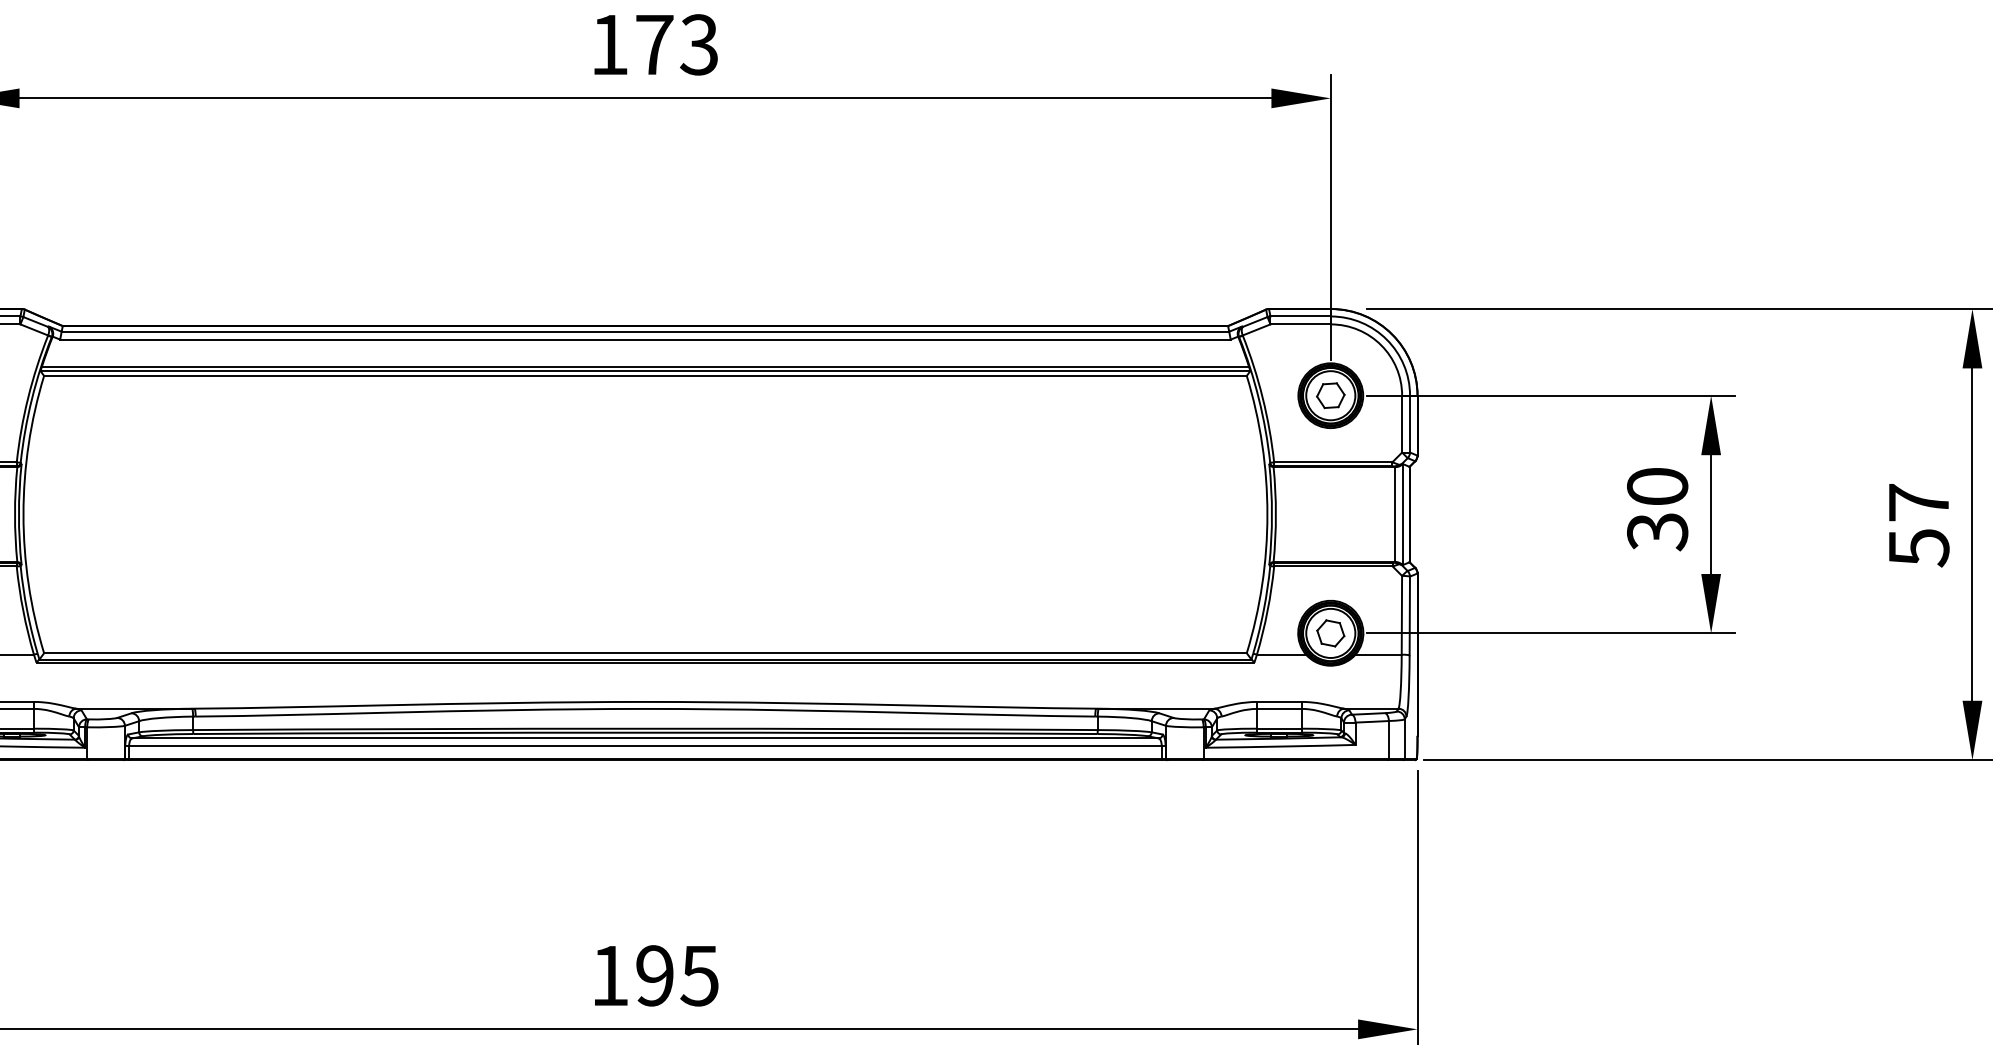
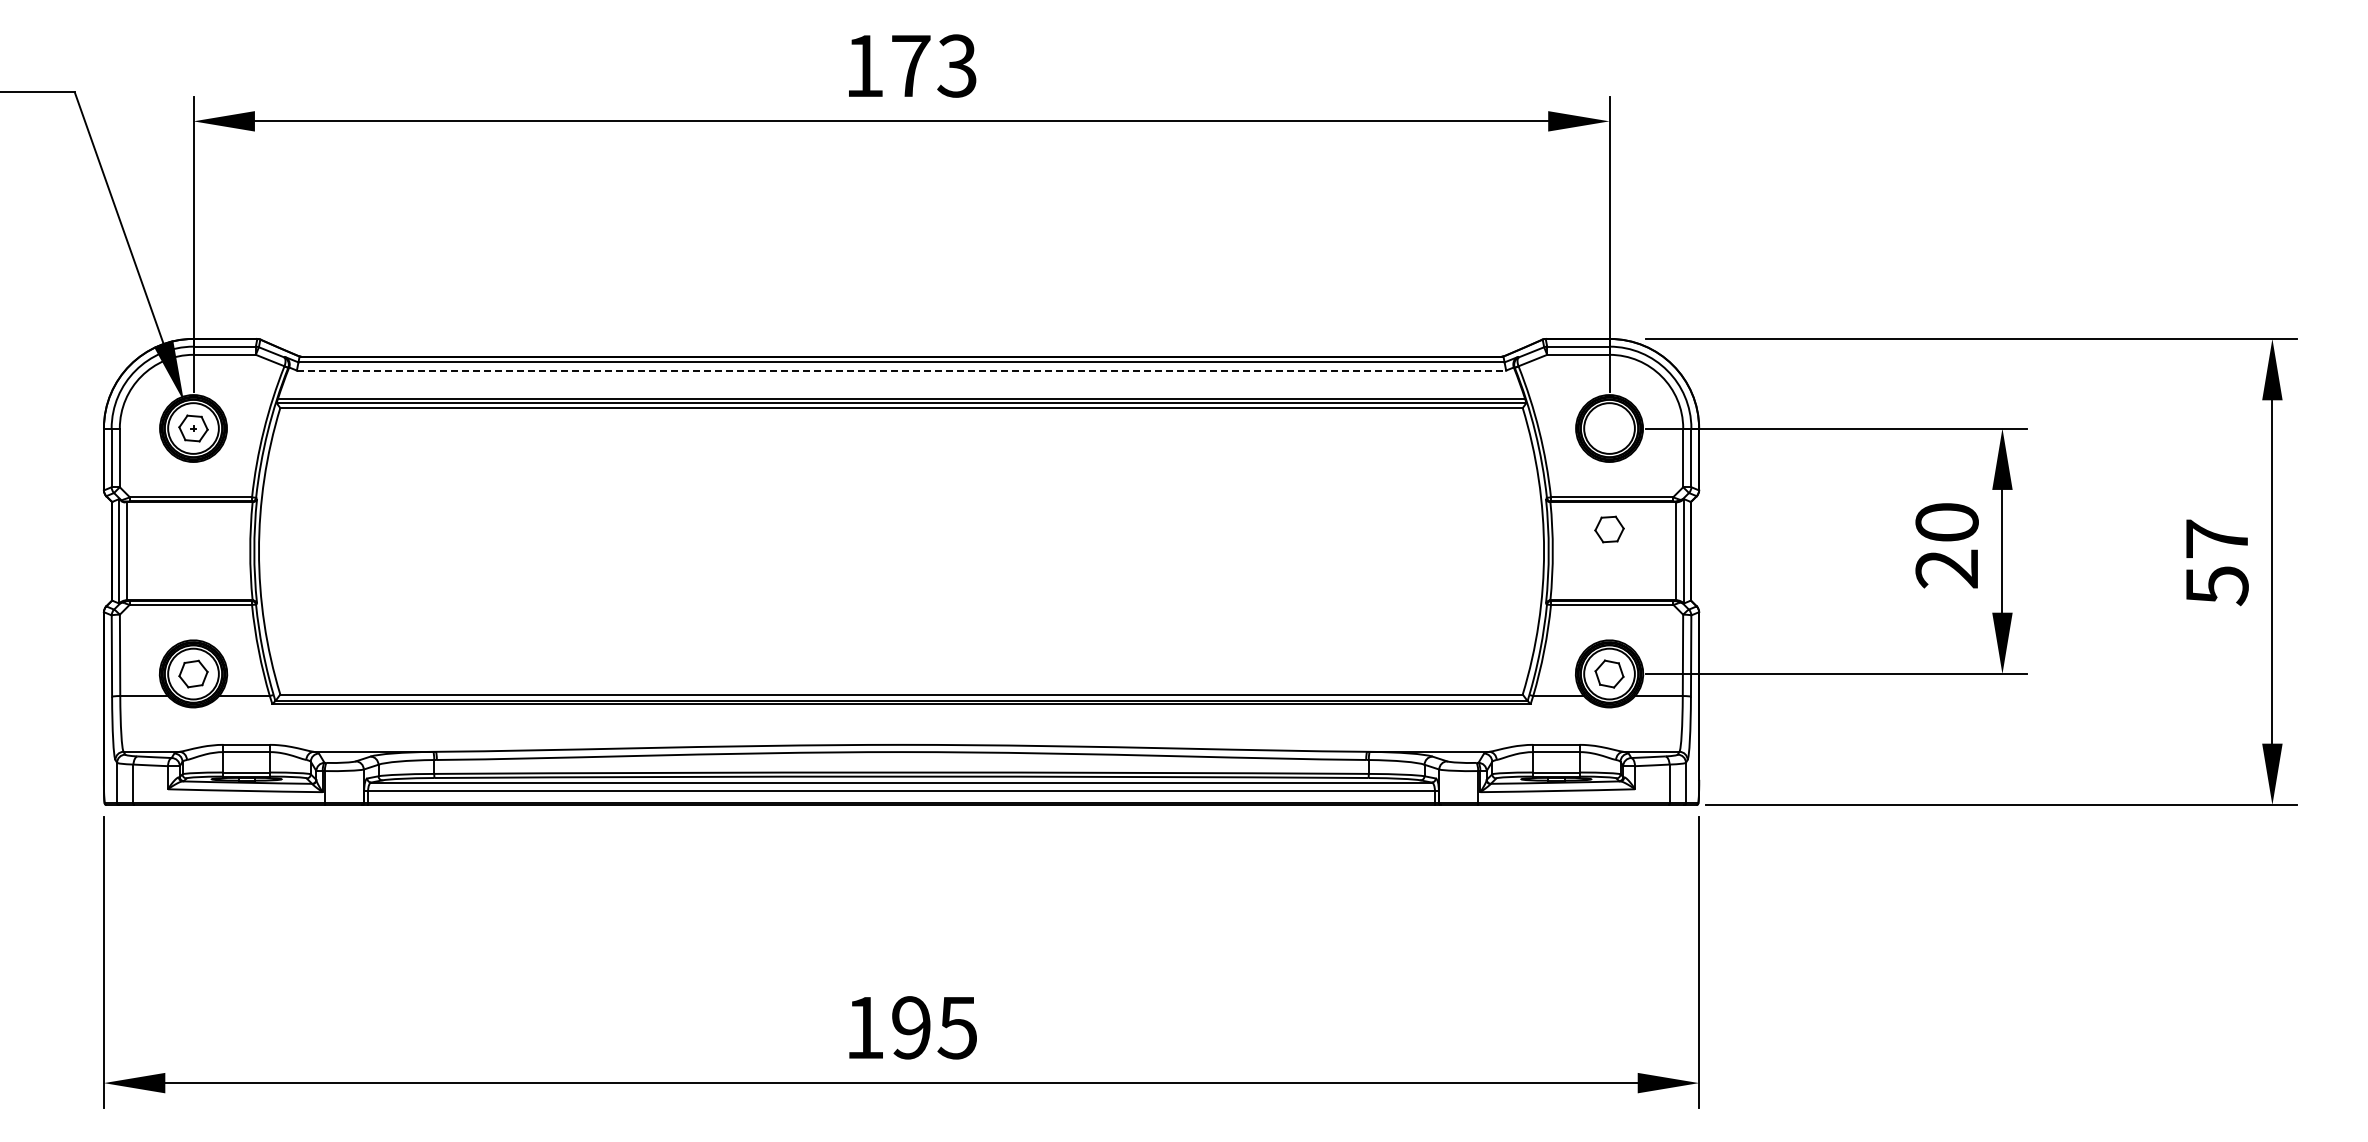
line: (645, 339) -> (901, 370), solid -> dashed
part: (1330, 395) -> (1609, 529), moved
text: (1656, 532) -> (1946, 569), 30 -> 20

